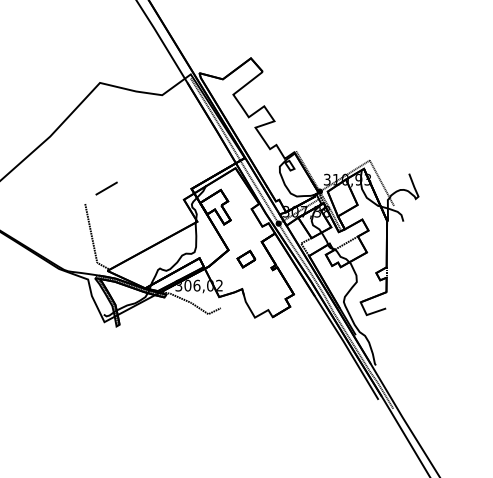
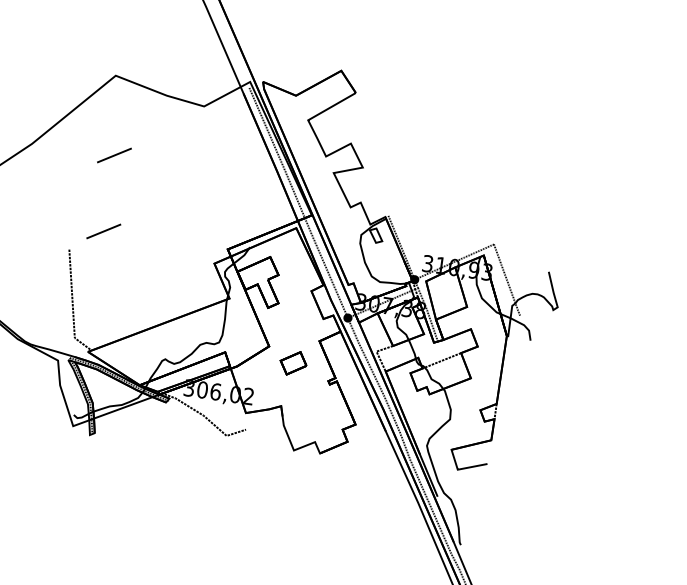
line: (106, 136) -> (114, 155), added

